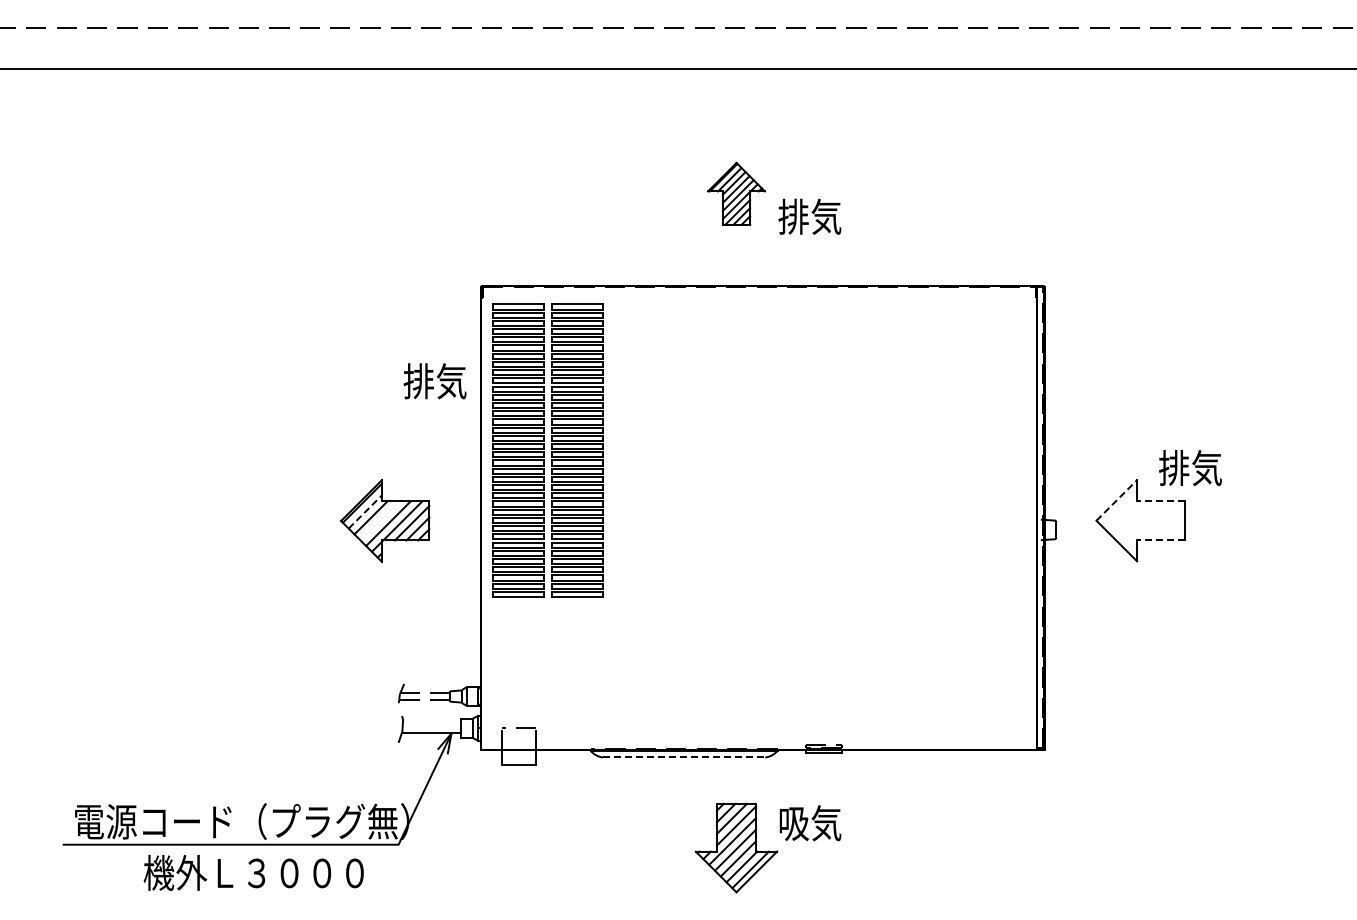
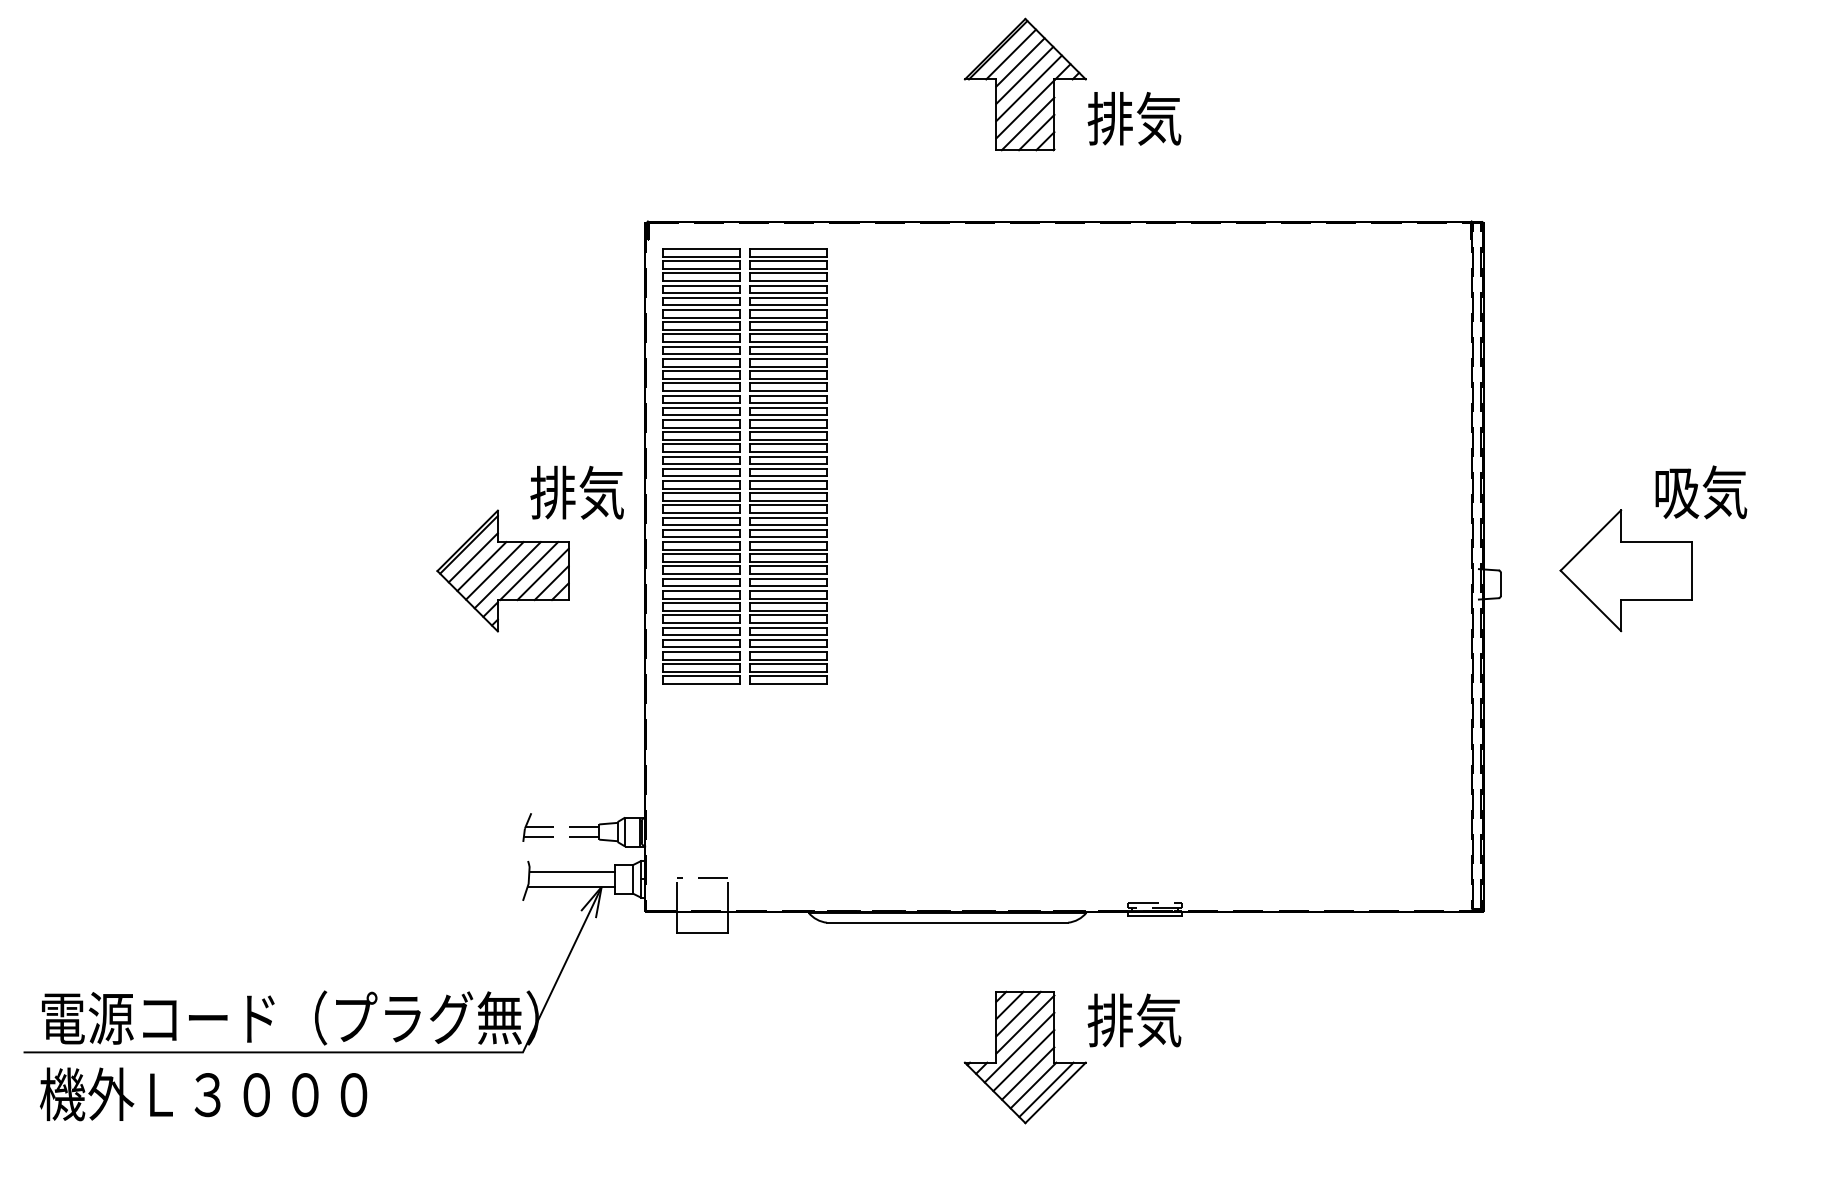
part: (736, 193) -> (1025, 84), size x1.43
text: (434, 381) -> (576, 493), moved
text: (1174, 467) -> (1676, 491), 排気 -> 吸気
line: (1116, 500) -> (1590, 540), dashed -> solid
line: (1160, 501) -> (1655, 542), dashed -> solid
line: (365, 511) -> (473, 556), dashed -> solid
line: (379, 520) -> (494, 570), added
line: (1160, 540) -> (1655, 600), dashed -> solid
line: (431, 723) -> (571, 872), added
line: (684, 757) -> (948, 922), dashed -> solid
text: (793, 823) -> (1110, 1020), 吸気 -> 排気
text: (253, 872) -> (203, 1093), moved

